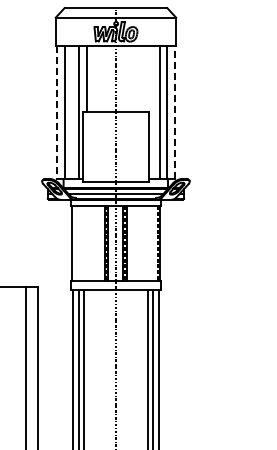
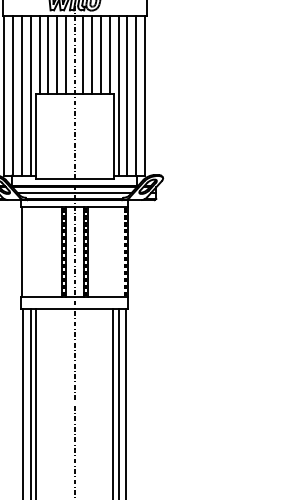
line: (93, 78) -> (47, 54), added
line: (101, 78) -> (57, 54), added
line: (108, 78) -> (65, 54), added
line: (123, 78) -> (83, 54), added
line: (130, 78) -> (92, 54), added
line: (137, 78) -> (100, 54), added
line: (145, 78) -> (110, 54), added
line: (57, 112) -> (4, 95), dashed -> solid
line: (72, 112) -> (22, 95), added
line: (152, 112) -> (118, 95), added
line: (174, 112) -> (144, 95), dashed -> solid

